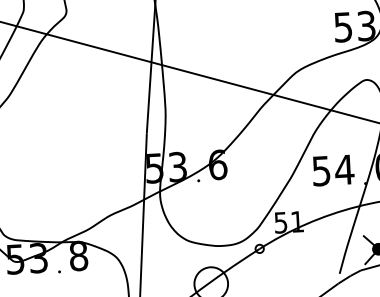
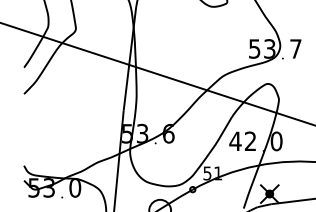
text: (332, 170) -> (242, 141), 54 -> 42
text: (79, 256) -> (75, 188), 8 -> 0

